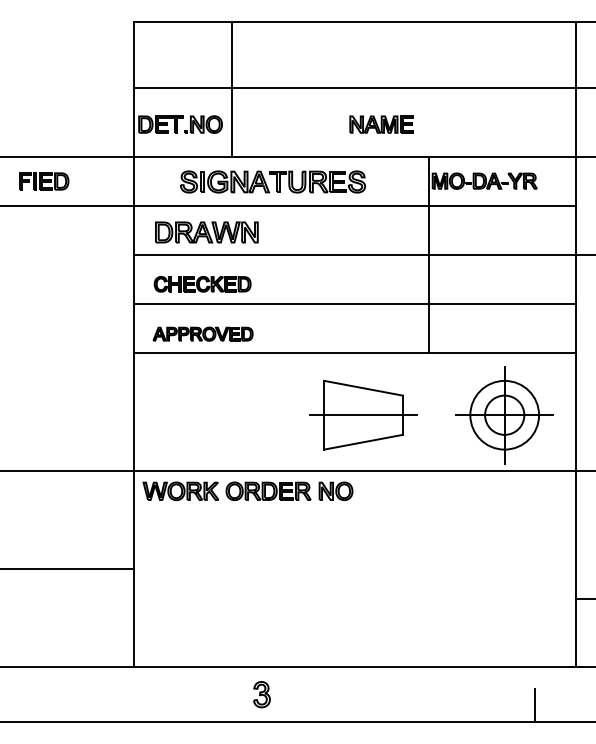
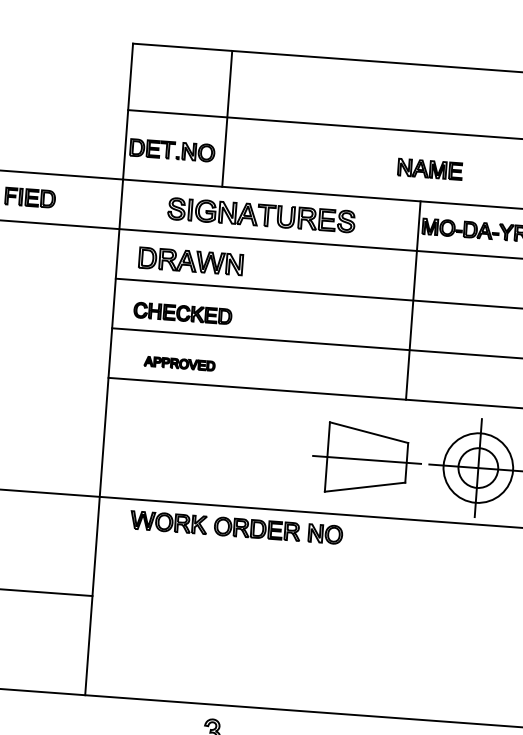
part: (381, 124) -> (429, 169), moved
part: (202, 333) -> (179, 363), size x0.7
part: (363, 415) -> (366, 460), moved
part: (247, 491) -> (236, 527), moved

